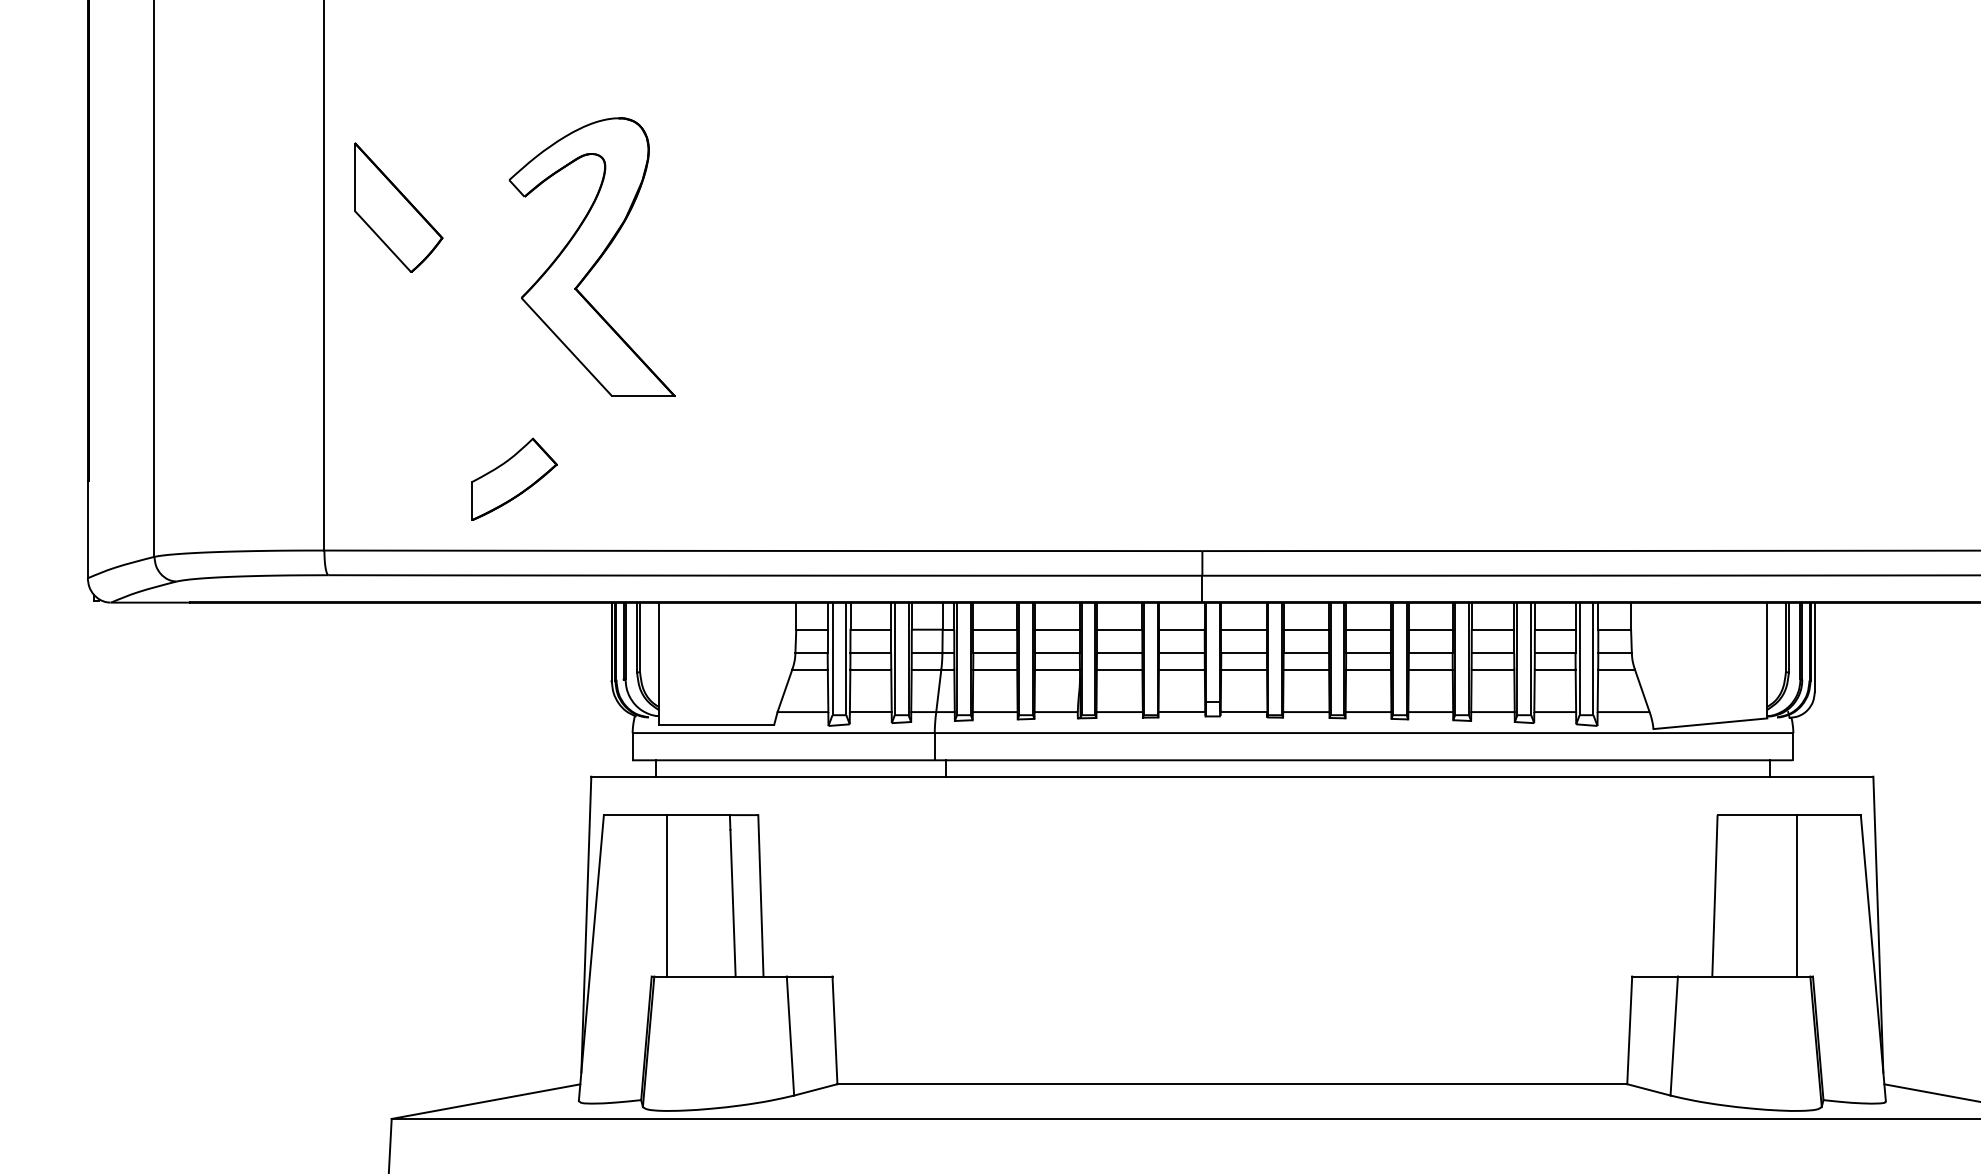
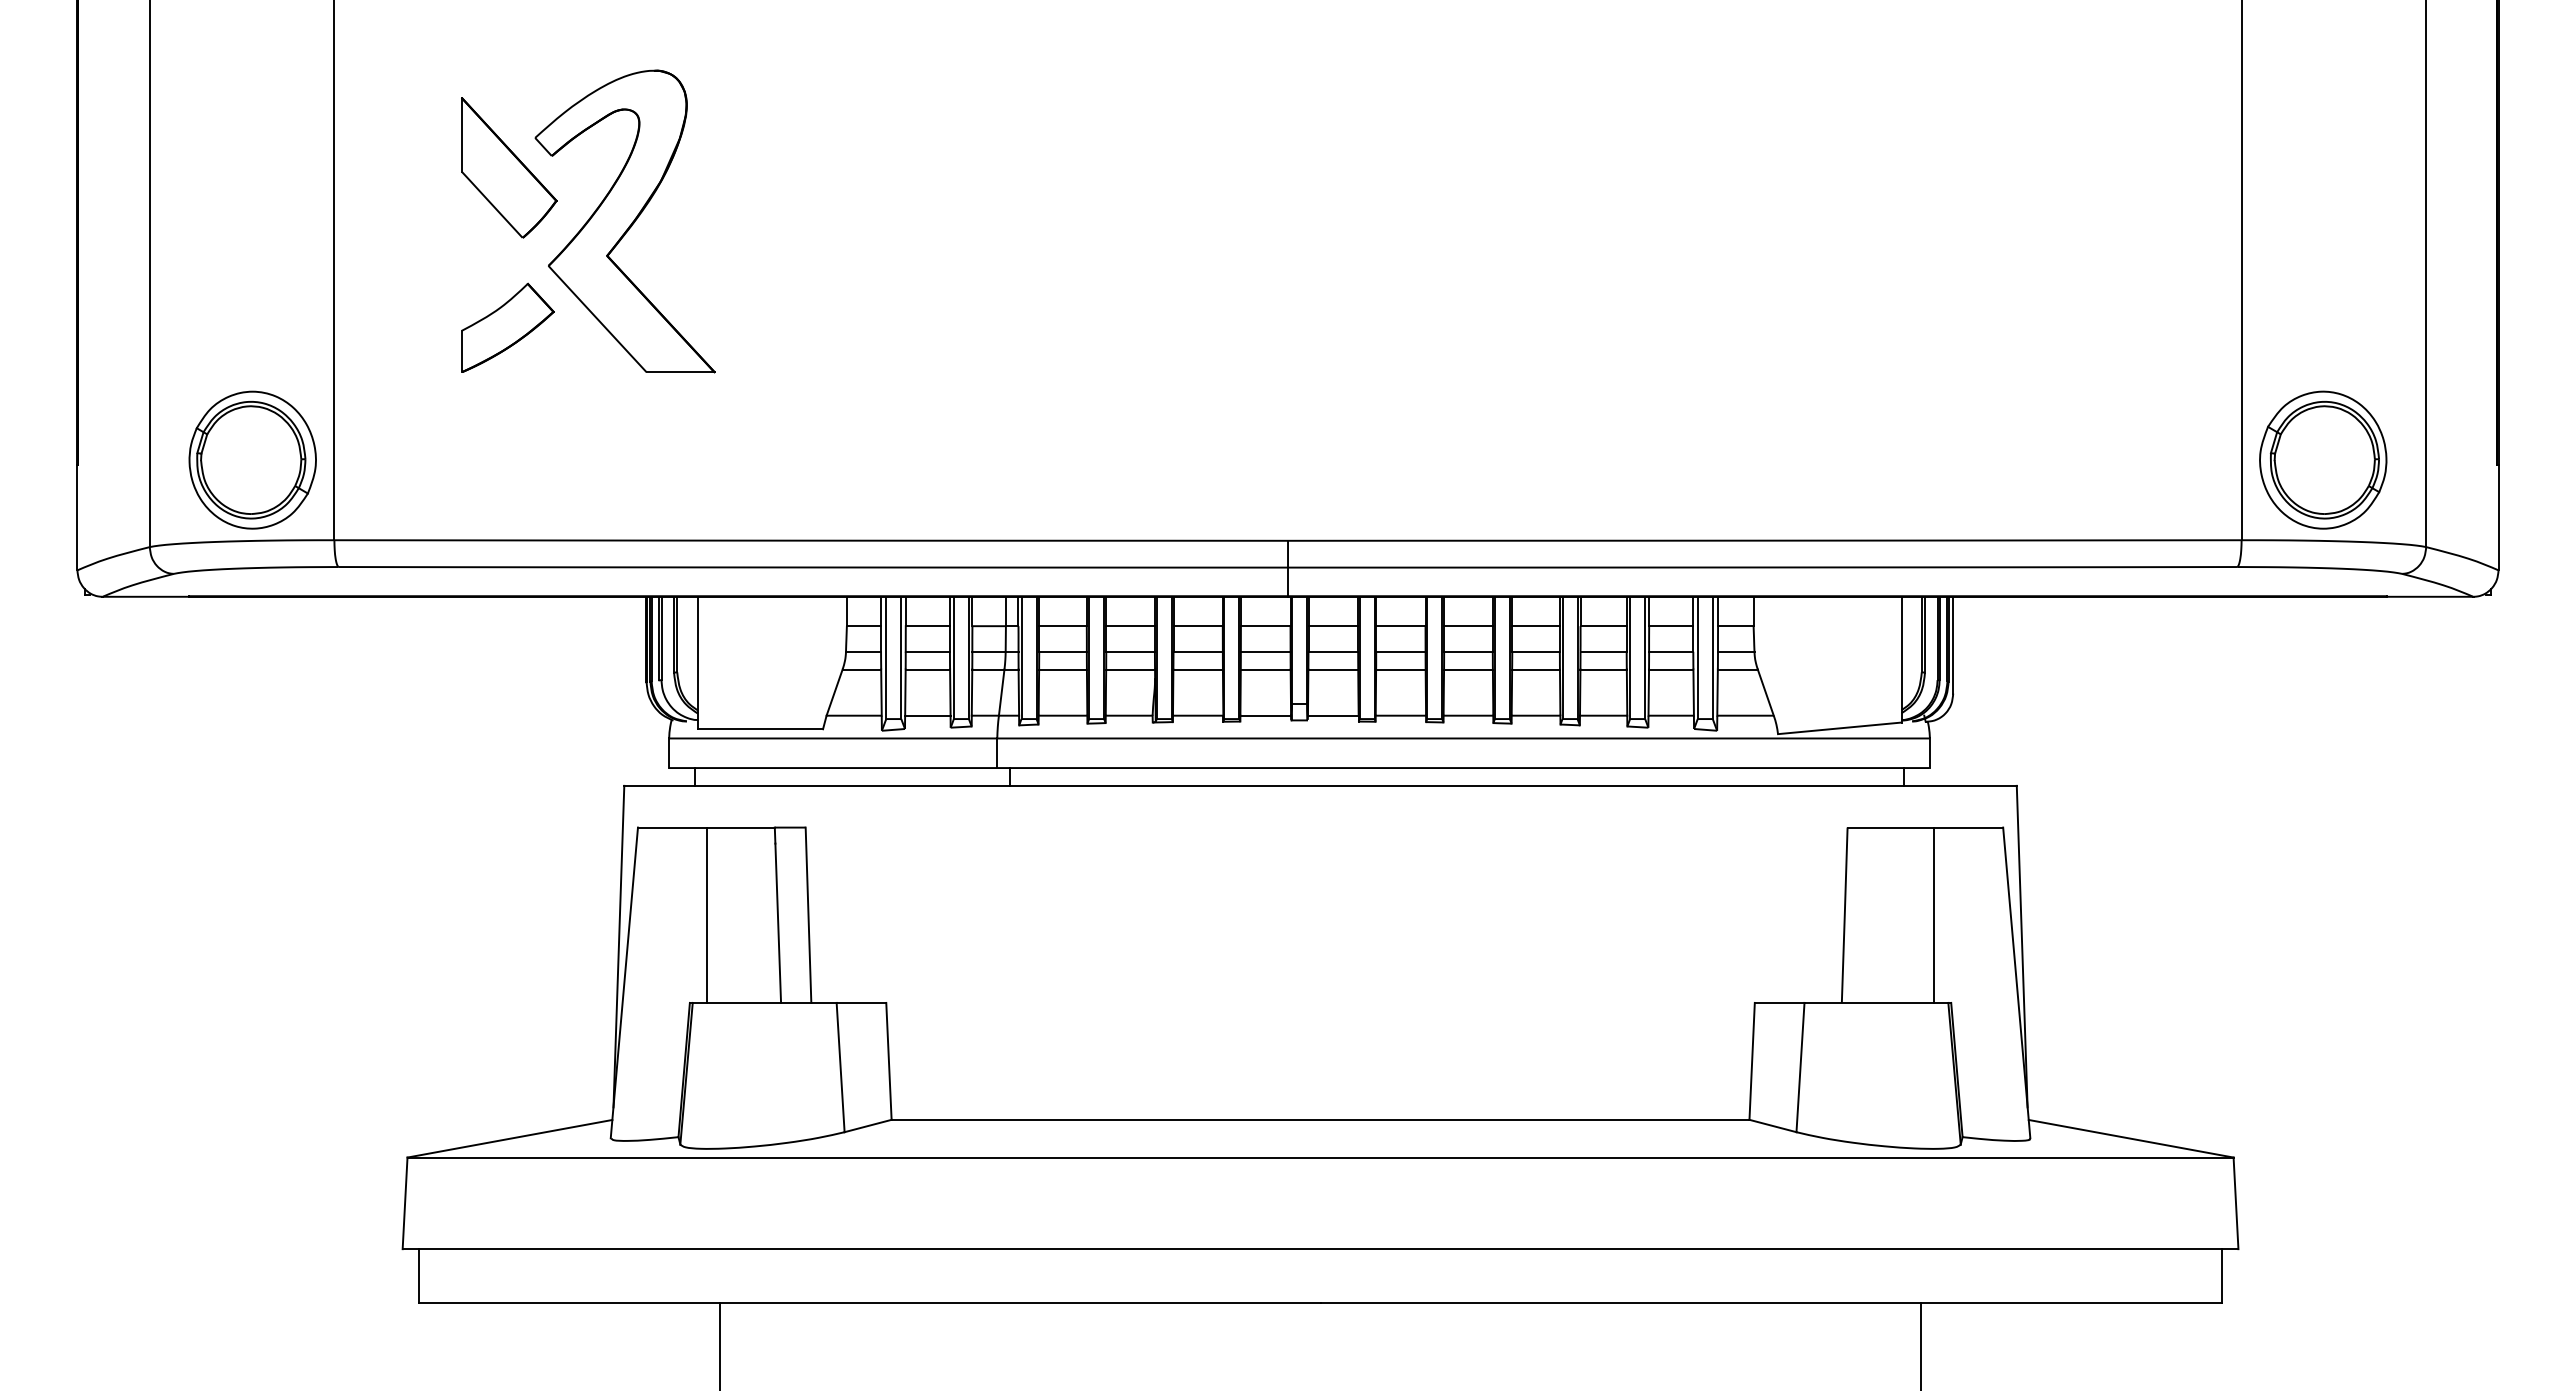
part: (399, 207) -> (509, 167), moved
part: (248, 476) -> (252, 459), added
part: (514, 478) -> (507, 327), moved

